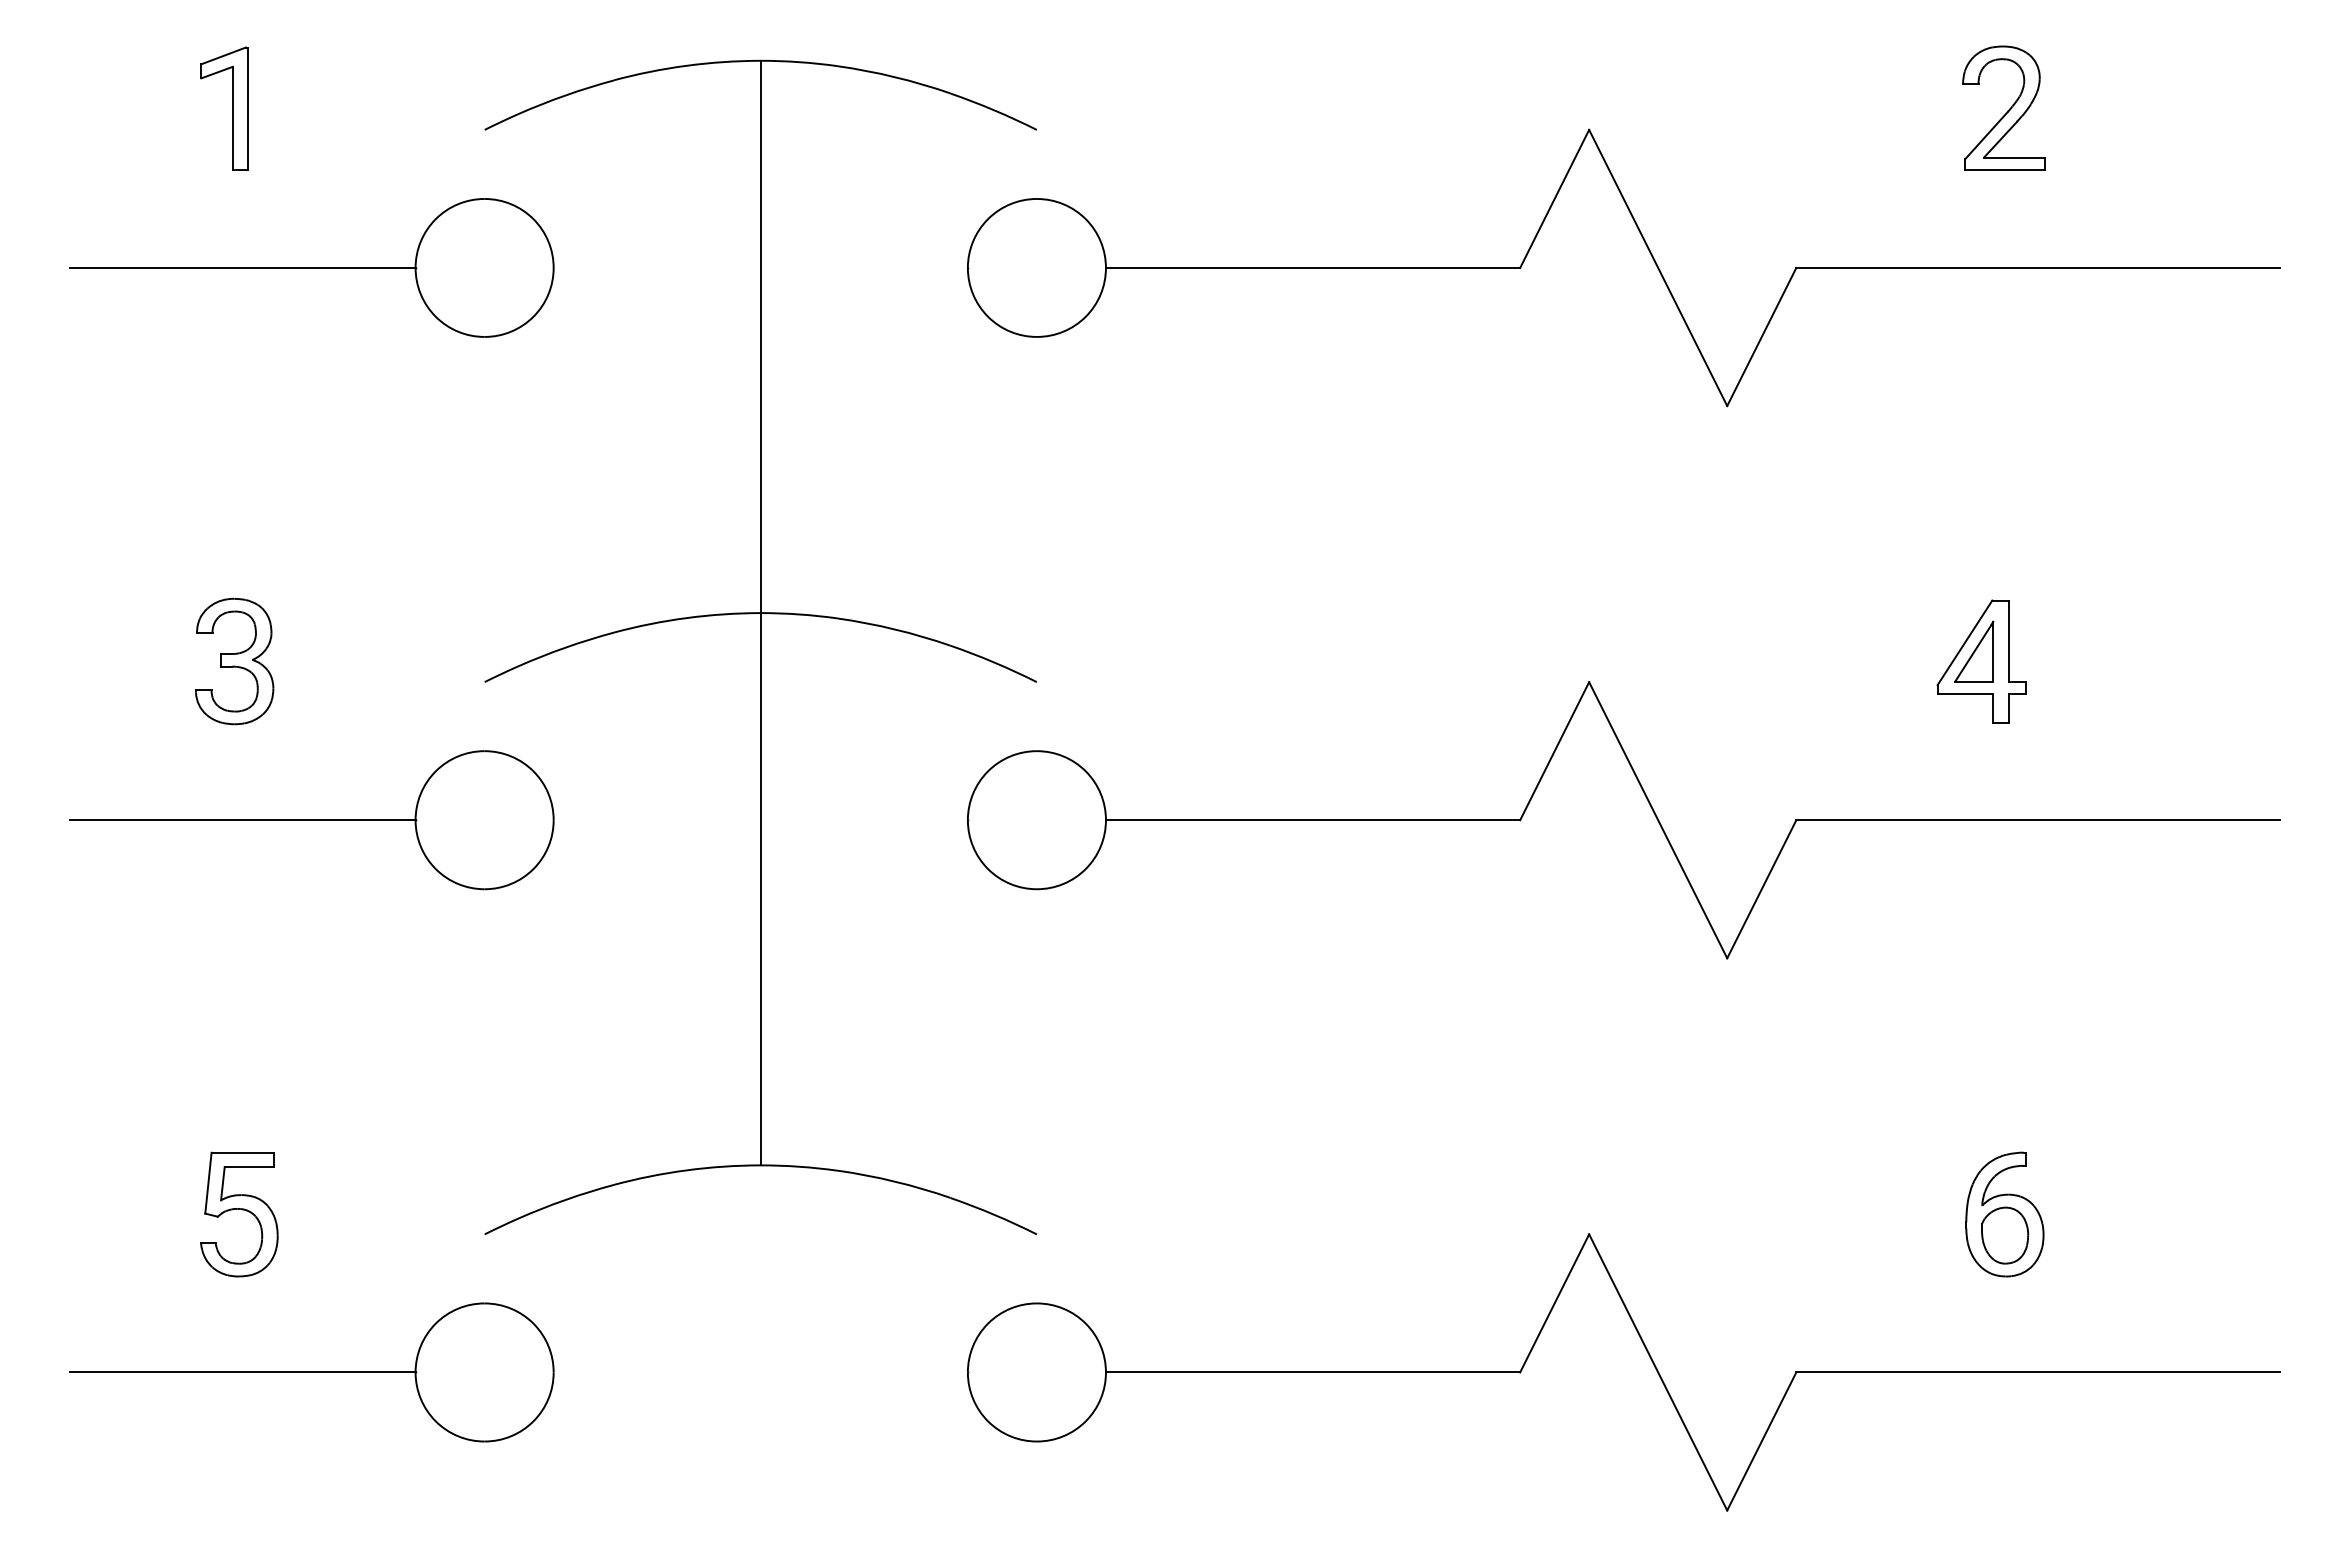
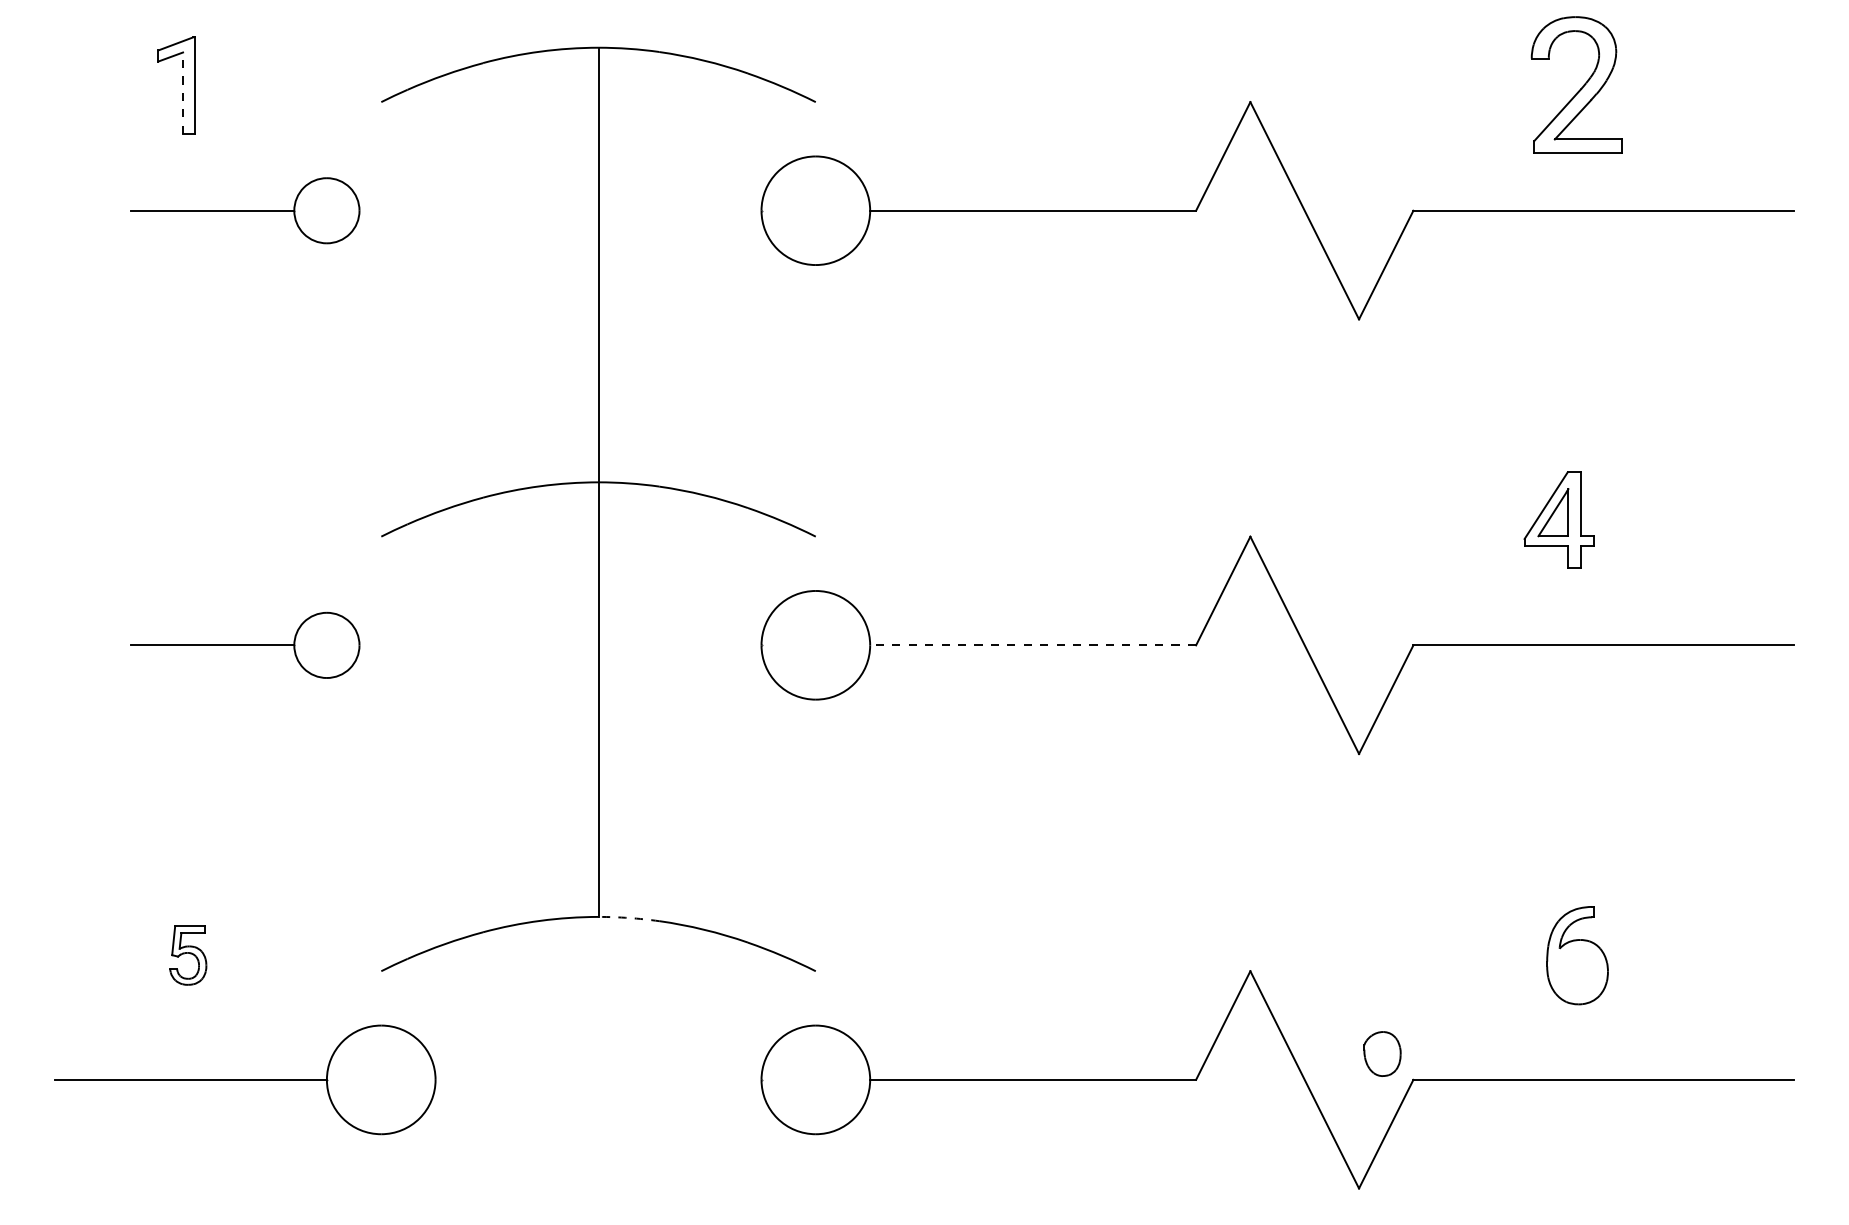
part: (2003, 107) -> (1576, 84), size x1.4
line: (232, 118) -> (182, 93), solid -> dashed
part: (311, 267) -> (245, 210), size x0.6
part: (234, 661) -> (184, 520), removed
part: (311, 820) -> (245, 645), size x0.6
line: (1312, 820) -> (1032, 645), solid -> dashed
arc: (799, 1166) -> (629, 917), solid -> dashed
part: (239, 1214) -> (188, 955), size x0.6
part: (2005, 1235) -> (1382, 1053), moved

